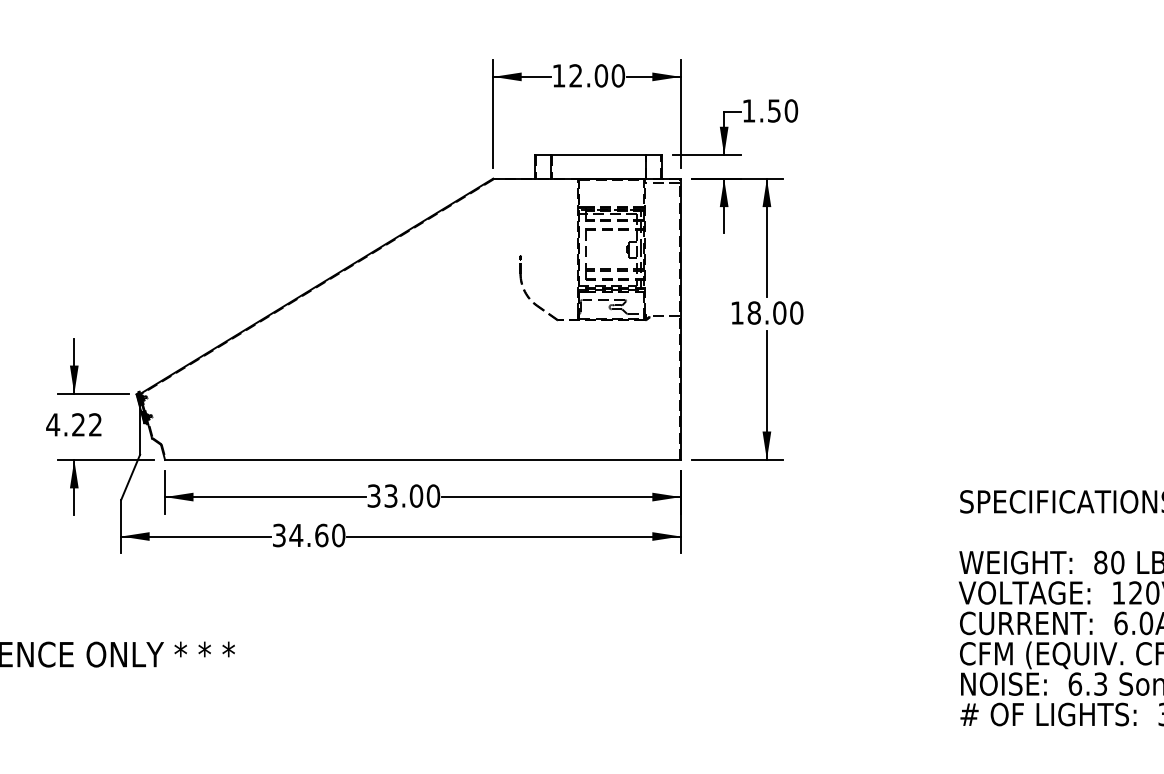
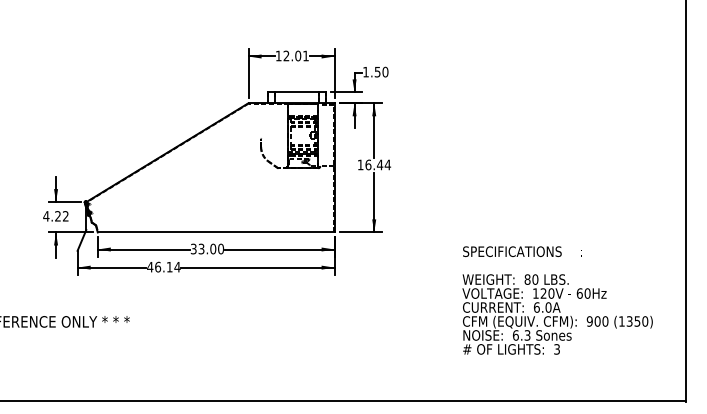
text: (617, 74) -> (305, 55), 12.00 -> 12.01
text: (776, 312) -> (378, 164), 18.00 -> 16.44
text: (308, 534) -> (163, 266), 34.60 -> 46.14

